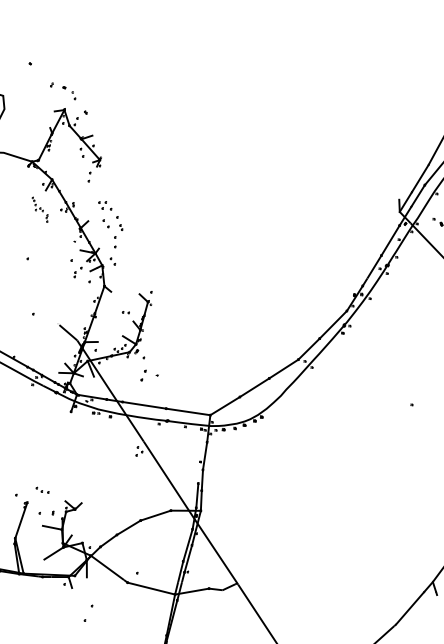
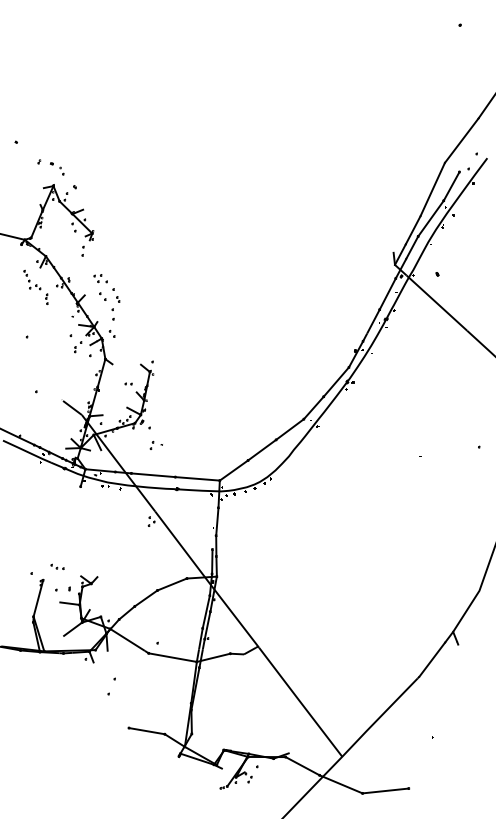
part: (39, 209) -> (35, 286), size x1.43
part: (148, 375) -> (155, 445), size x0.71

